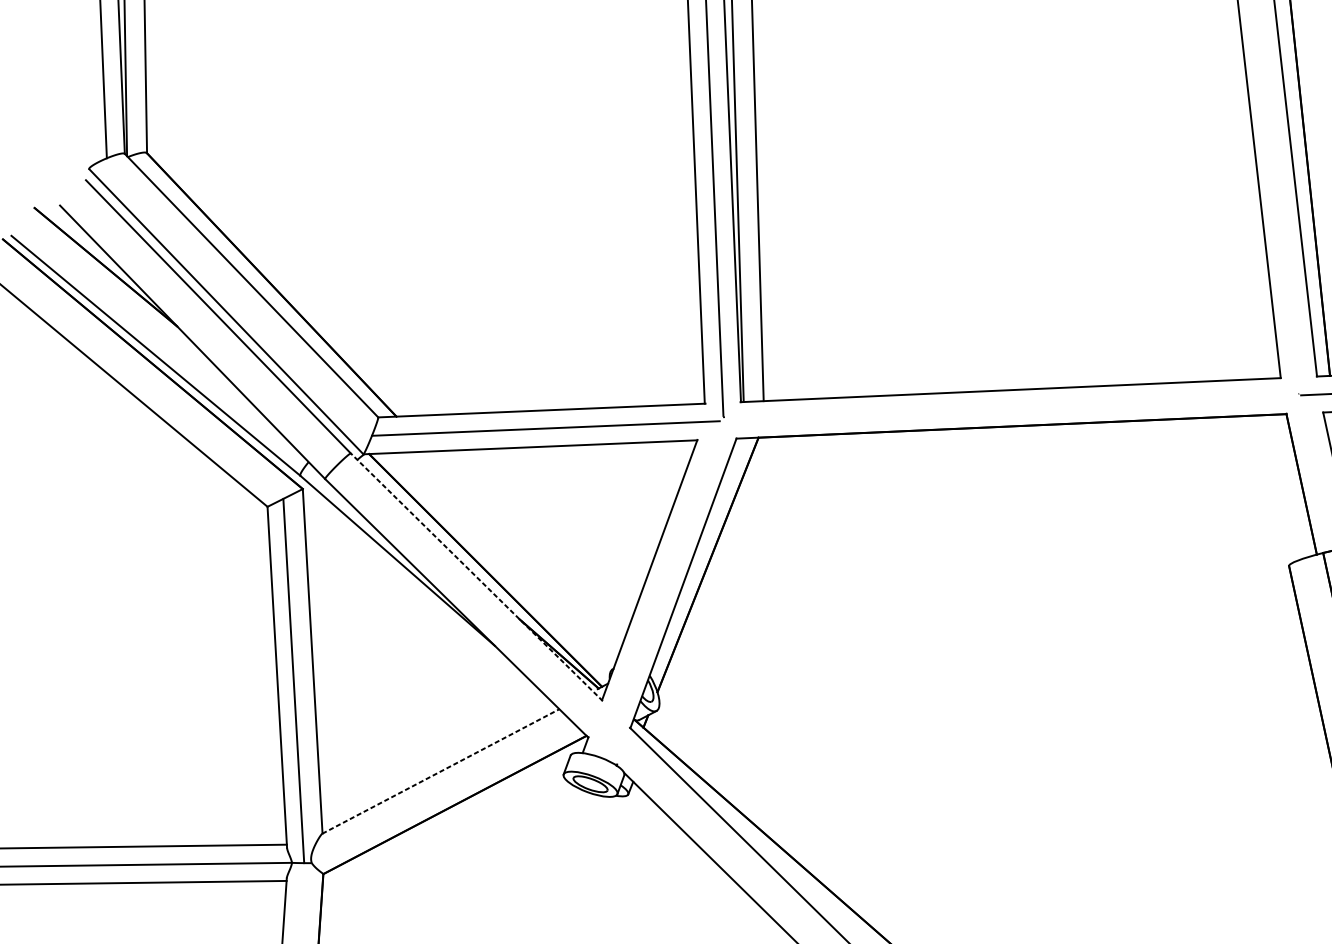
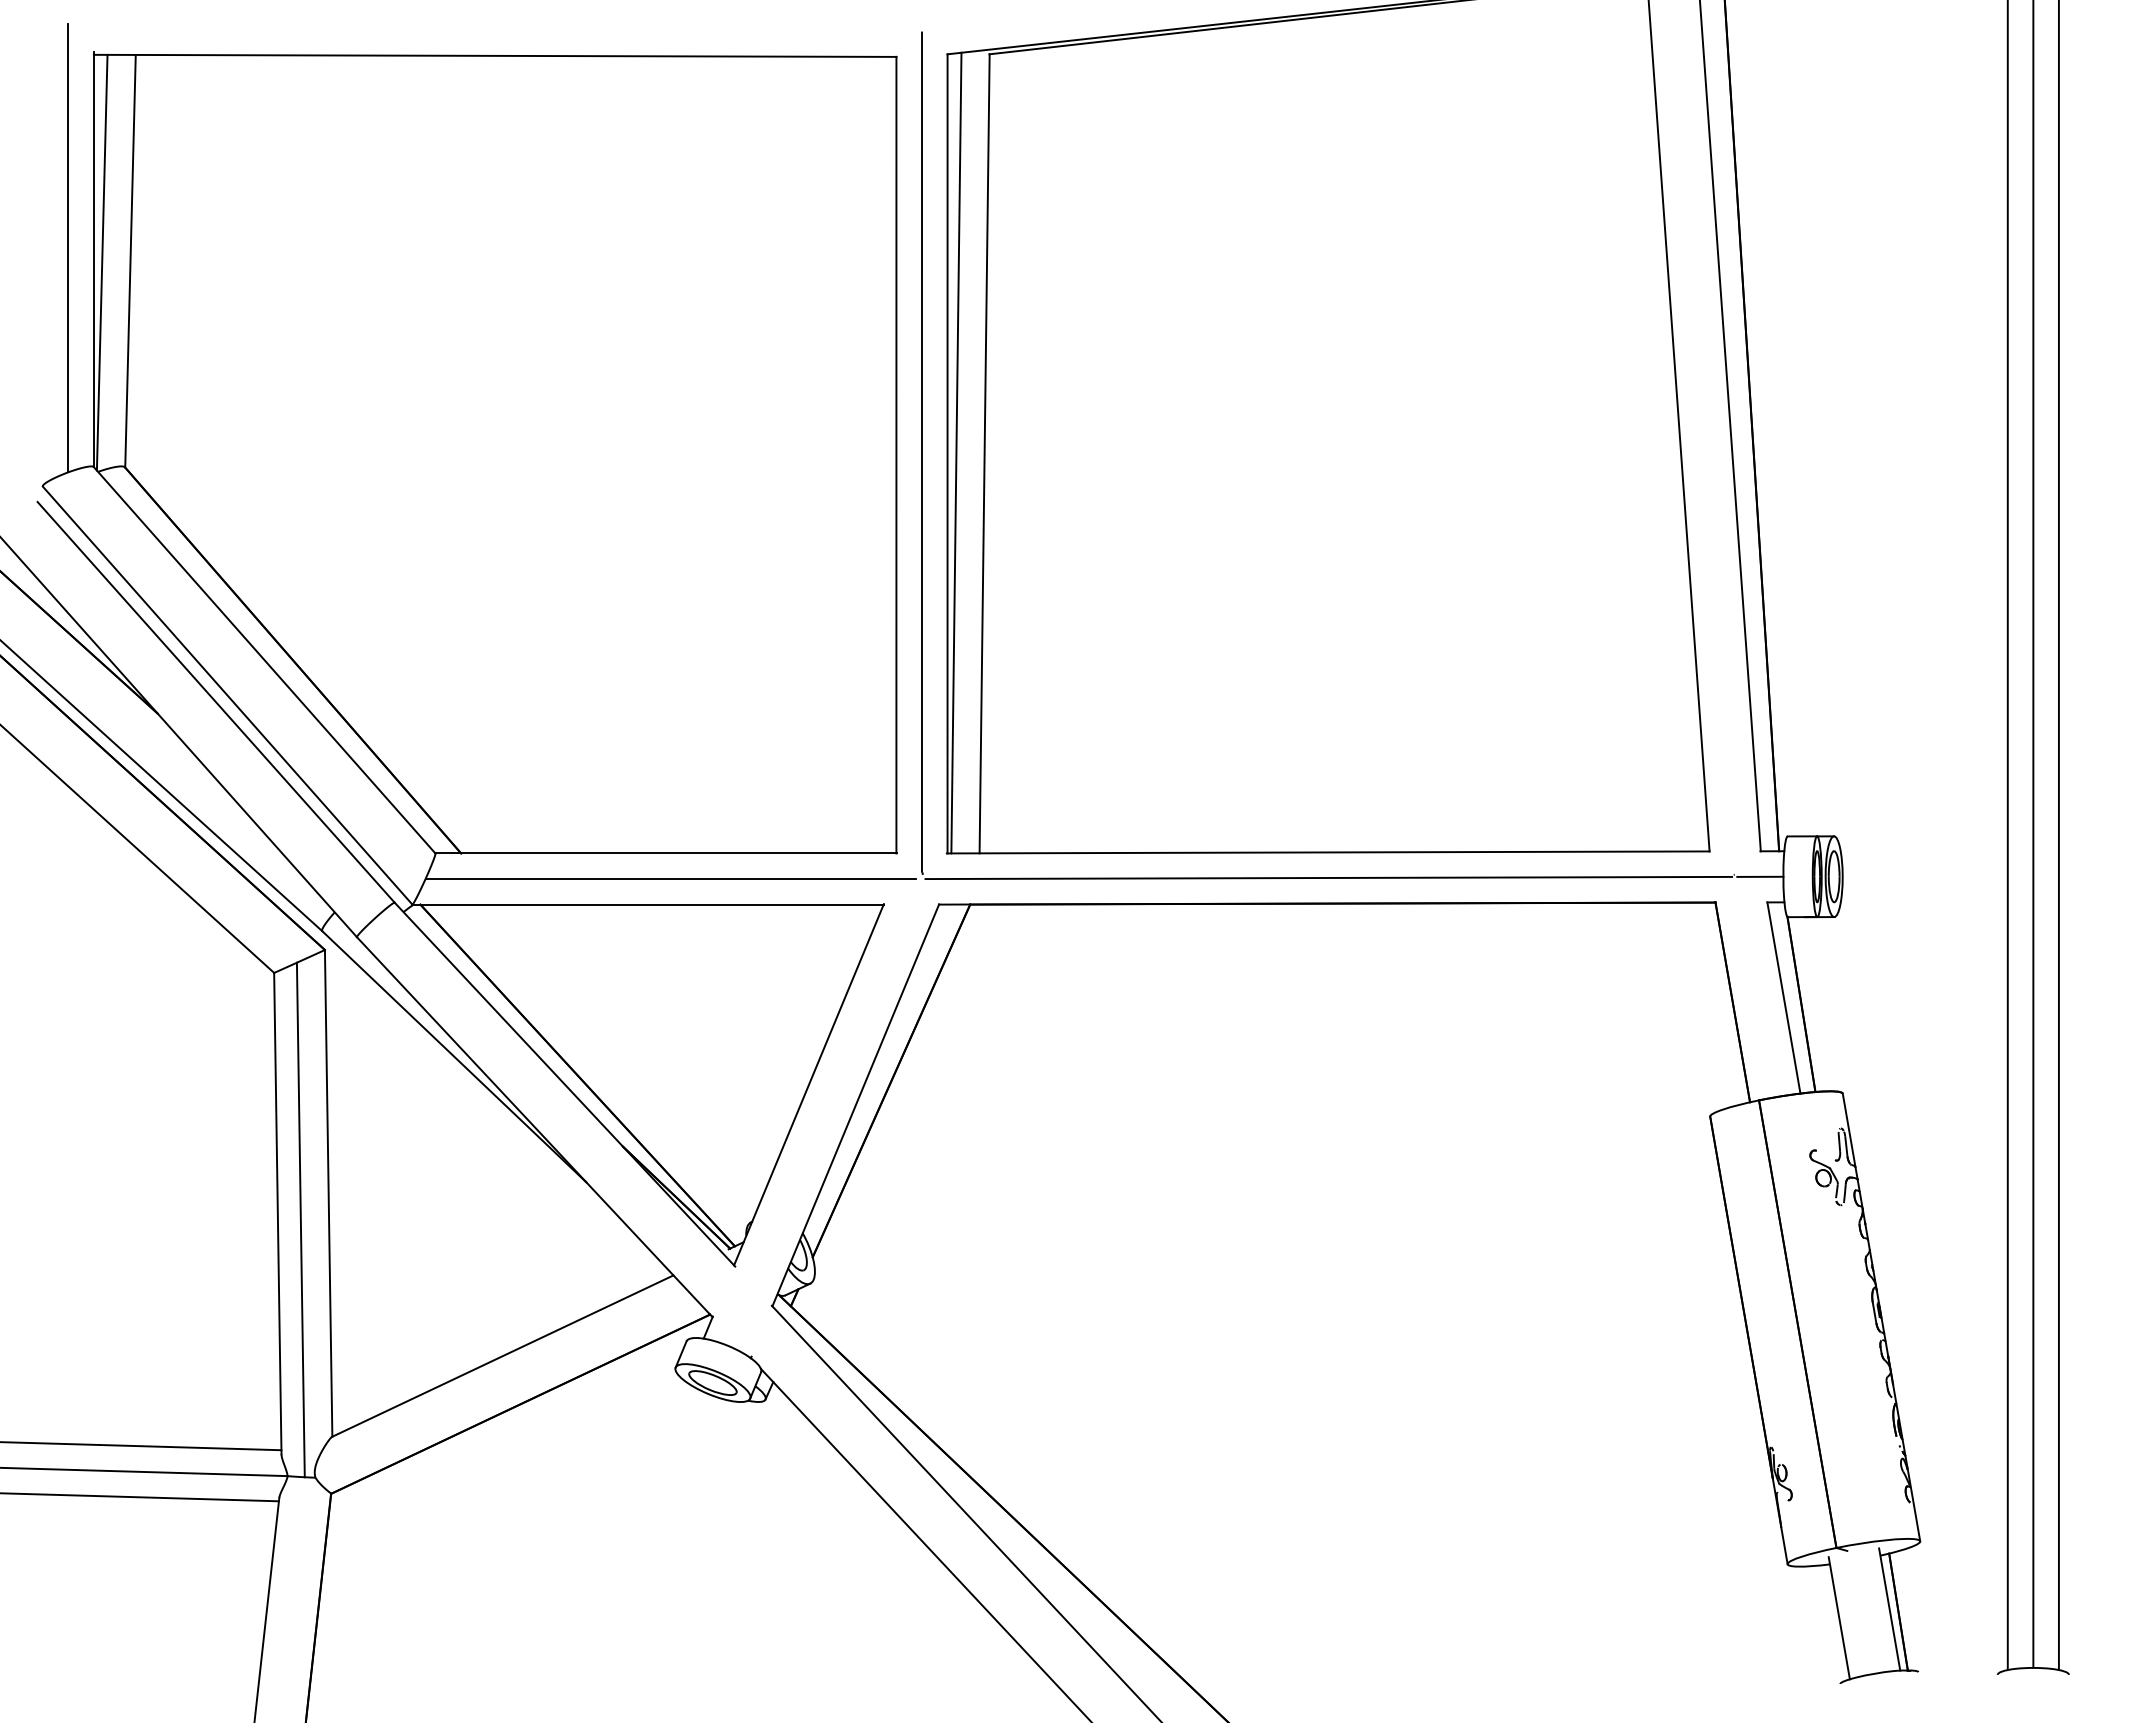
line: (1011, 407) -> (1328, 877), added
line: (476, 577) -> (564, 1084), dashed -> solid
line: (440, 771) -> (502, 1356), dashed -> solid

